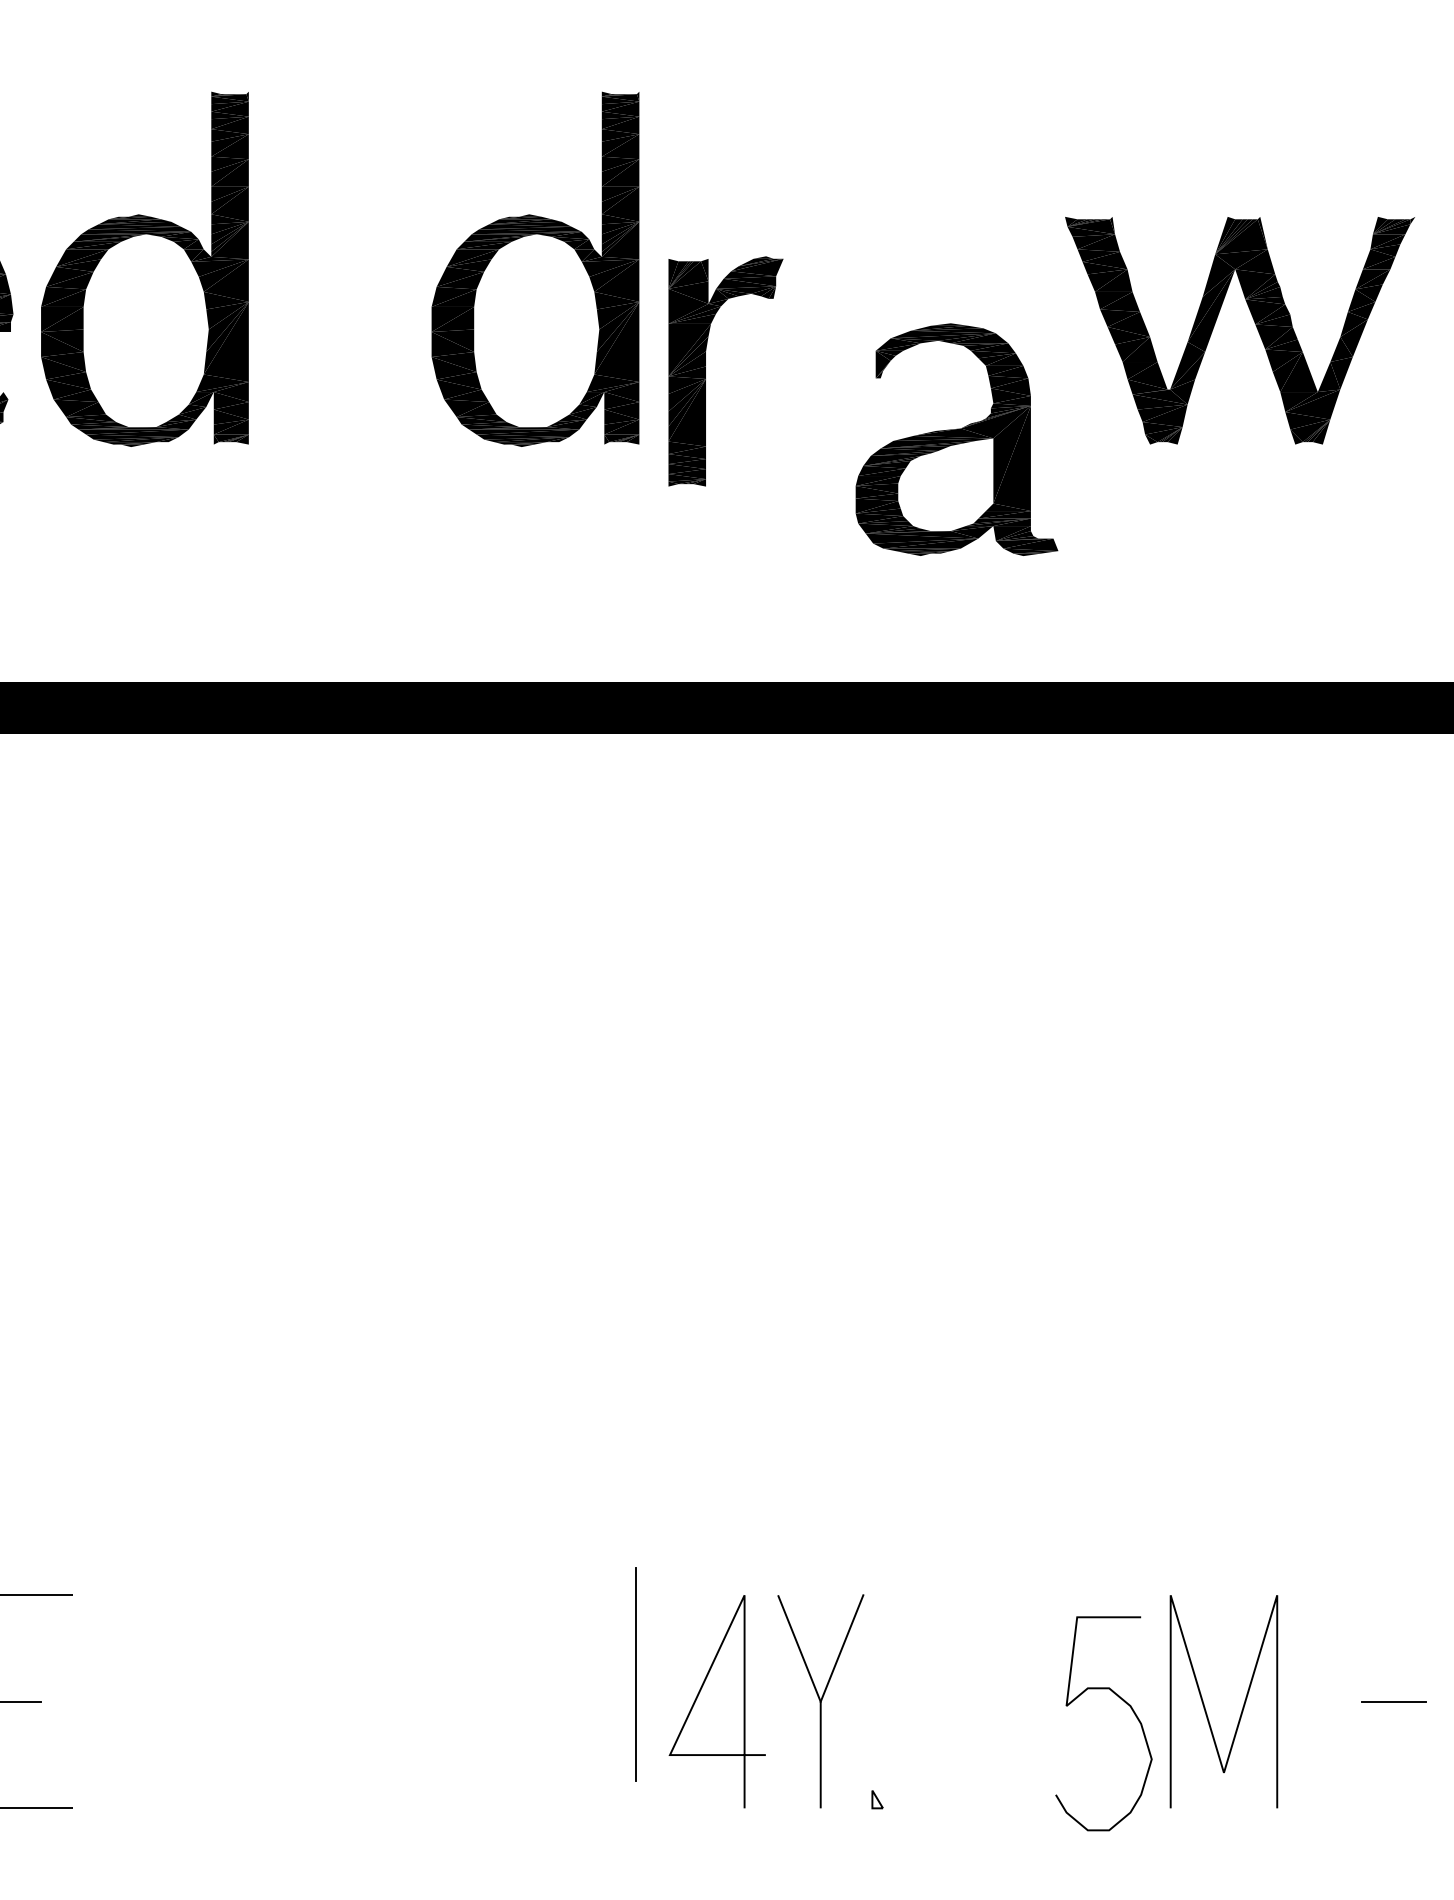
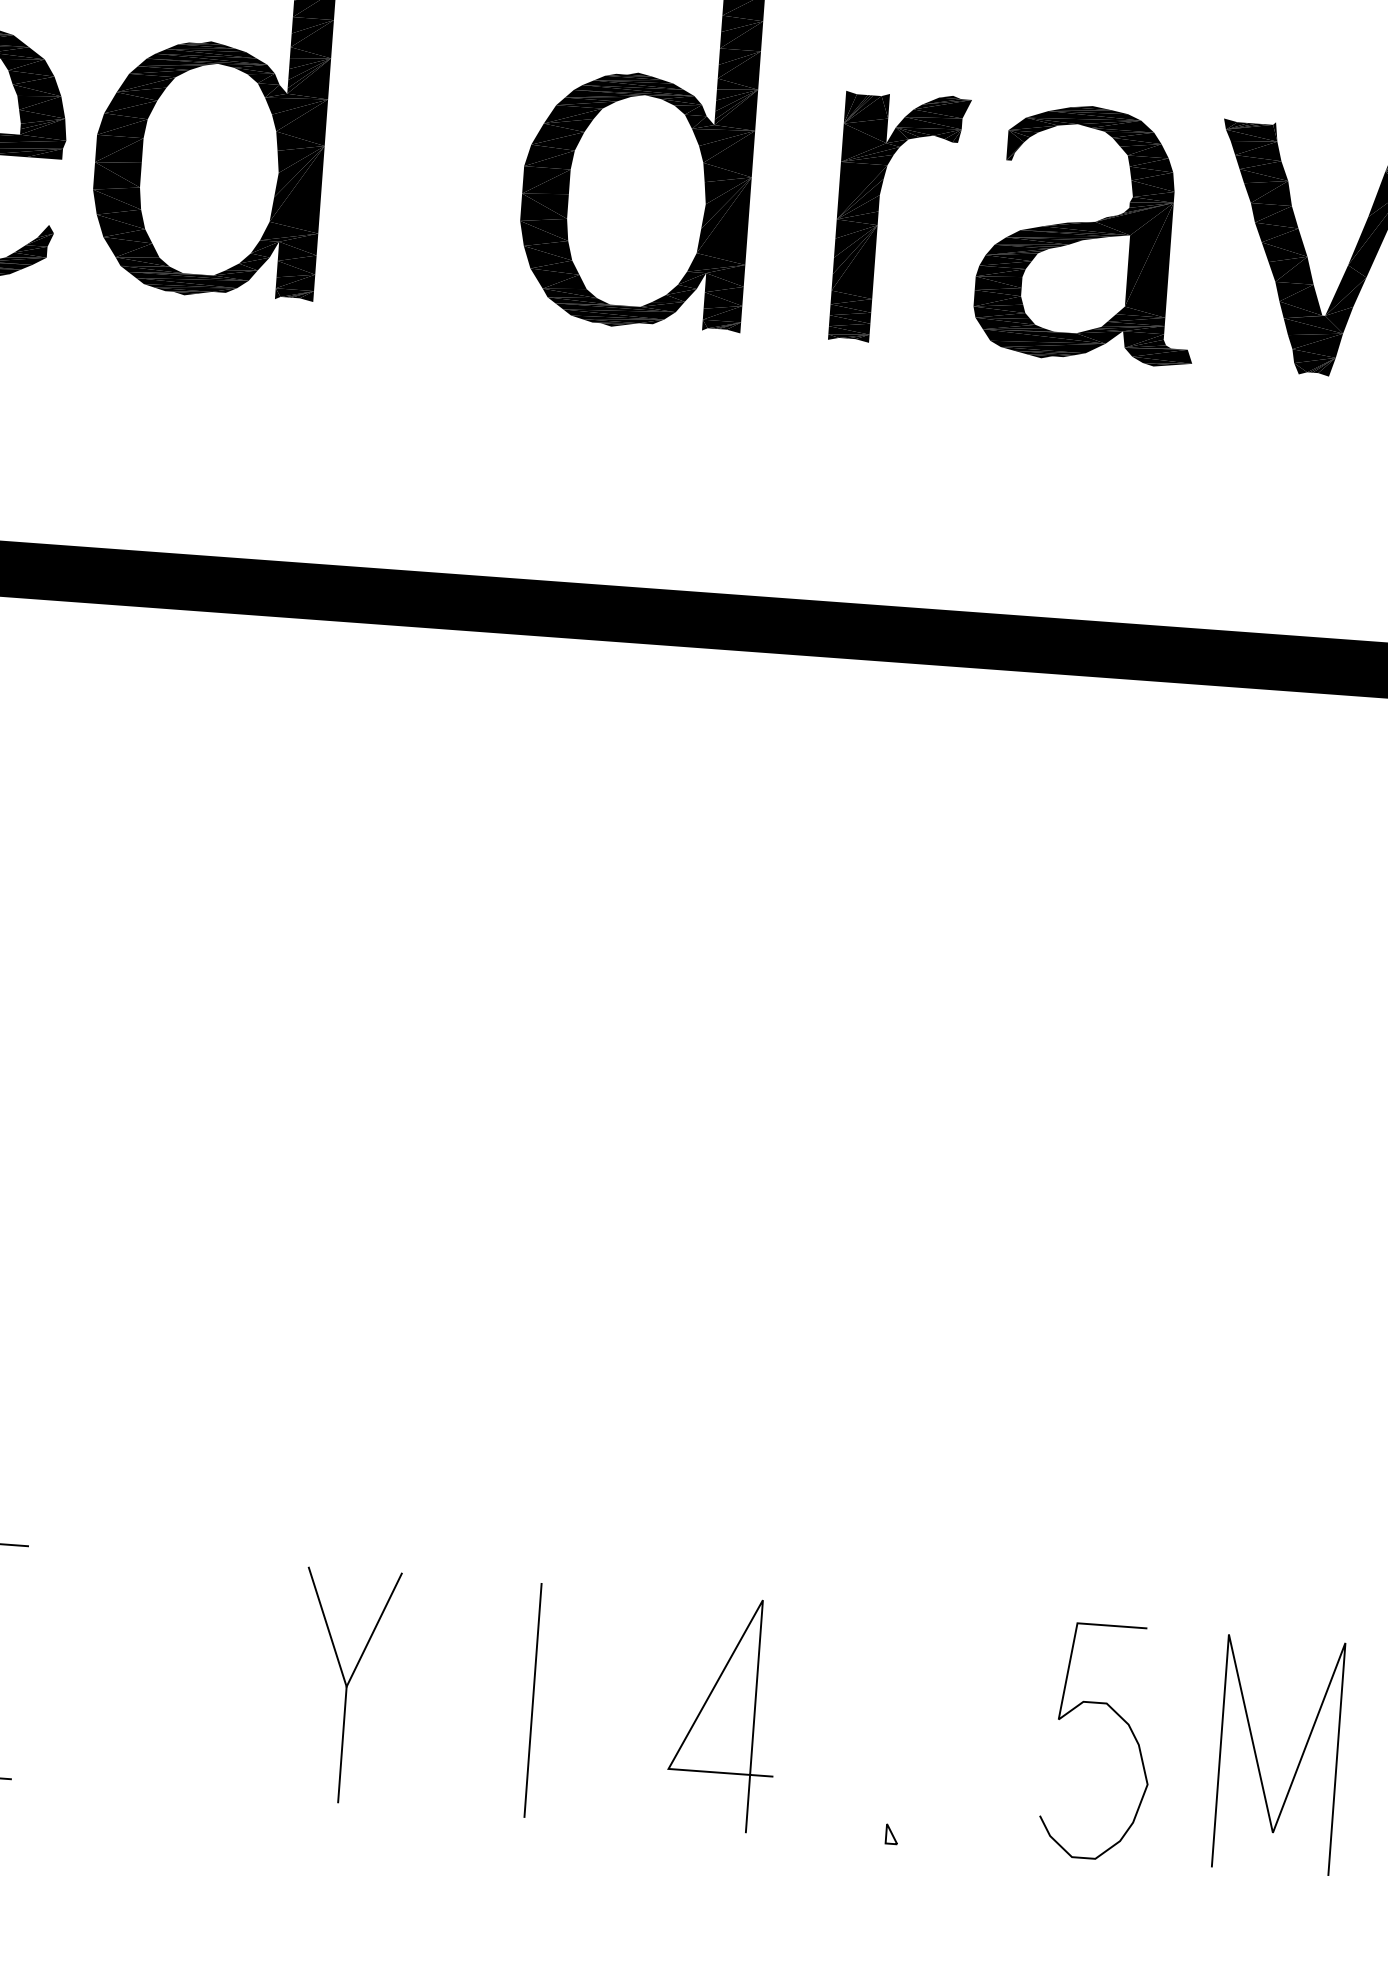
part: (705, 371) -> (877, 216), moved
part: (956, 439) -> (1089, 233), moved
line: (635, 1674) -> (532, 1700), moved
curve: (1119, 1698) -> (1117, 1715), moved
part: (820, 1701) -> (346, 1686), moved

